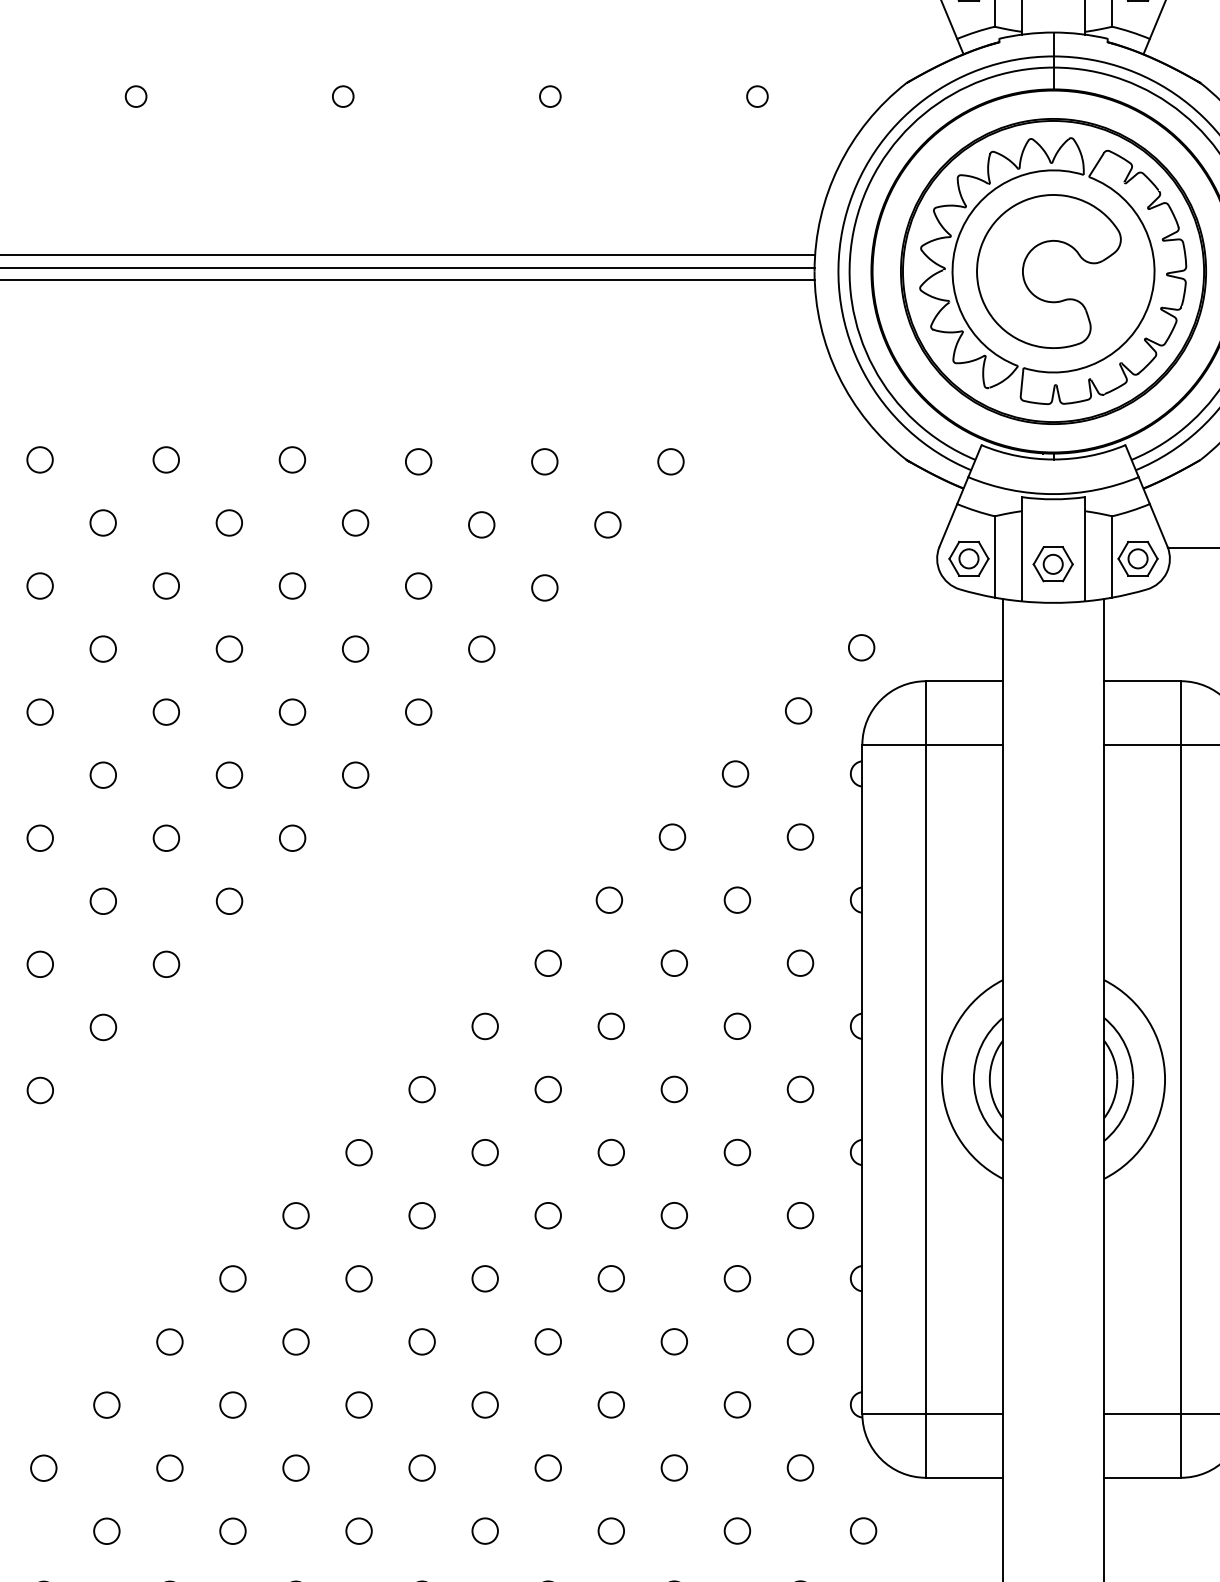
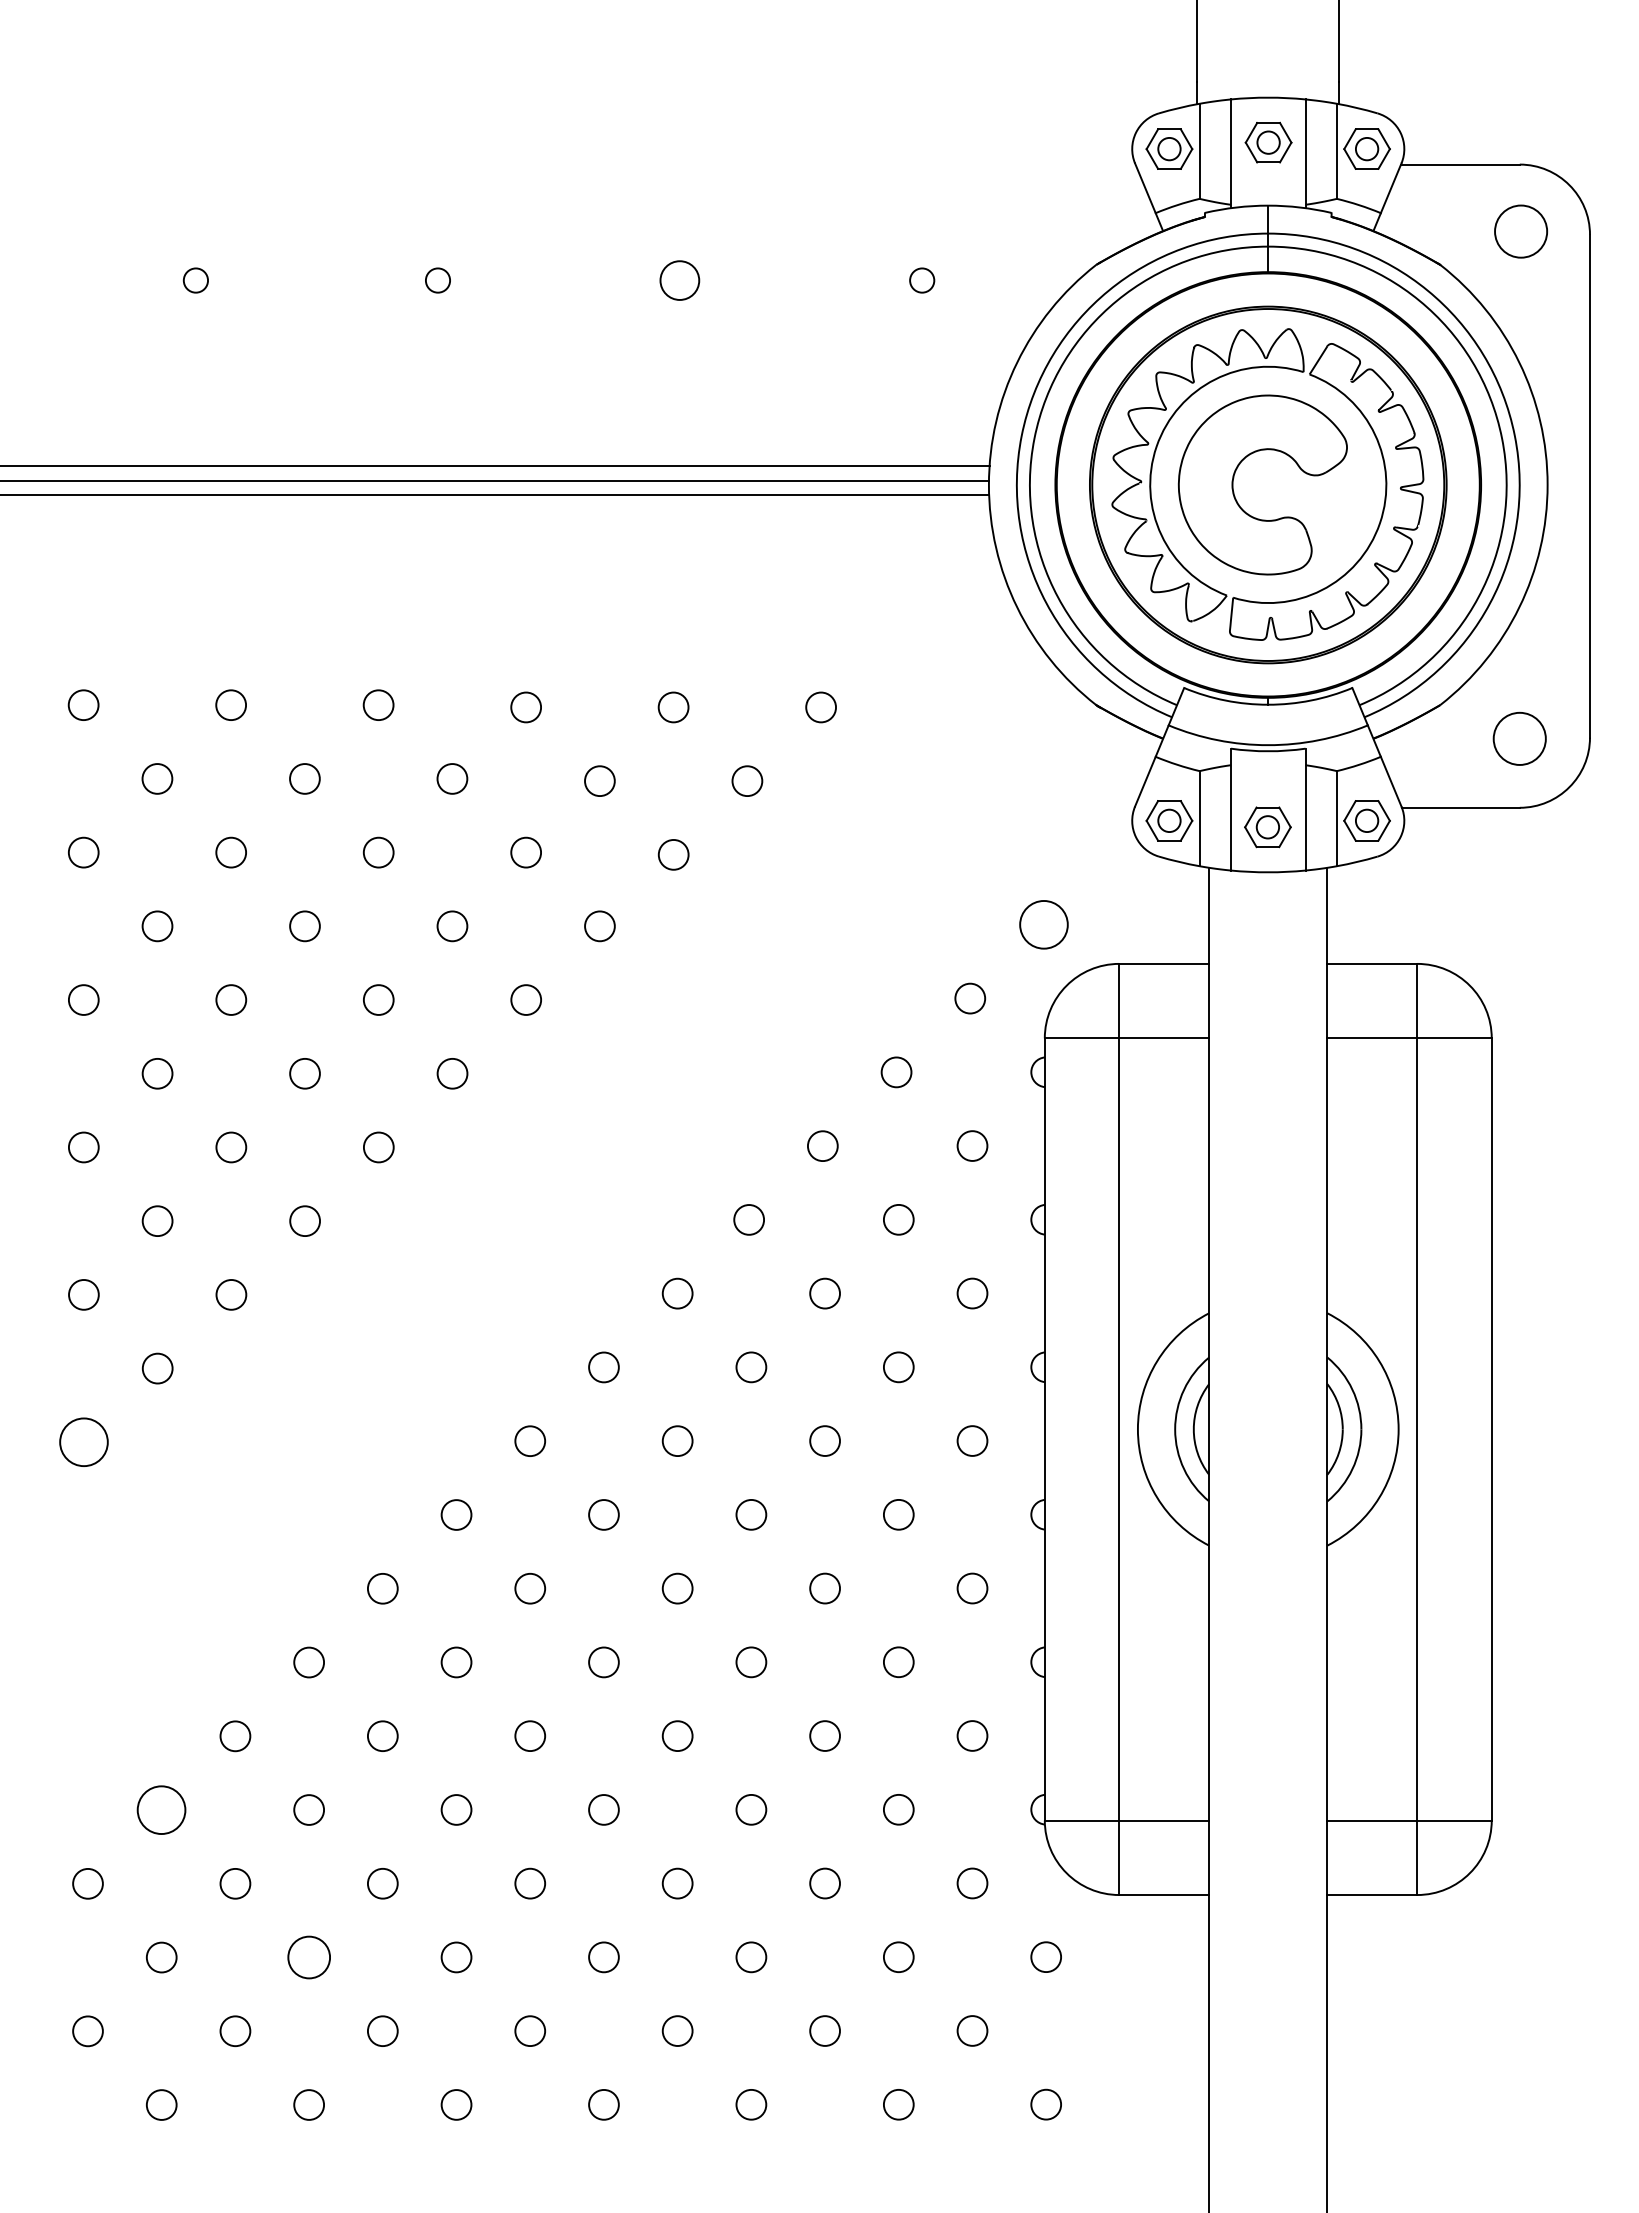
circle: (550, 96) -> (680, 280), size x1.6
circle: (861, 647) -> (1043, 924), size x1.6
circle: (39, 1090) -> (83, 1442), size x1.6
circle: (106, 1404) -> (161, 1809), size x1.6
circle: (232, 1531) -> (308, 1957), size x1.4

